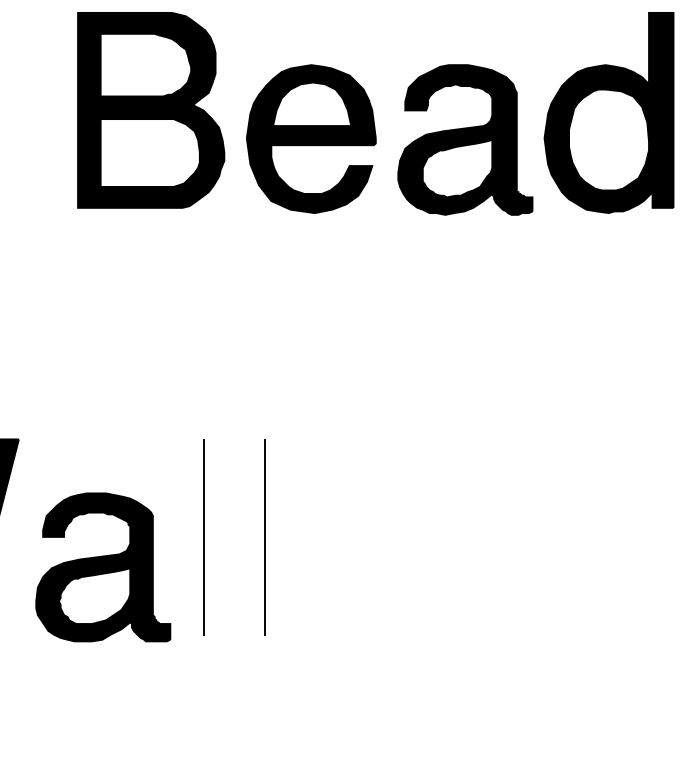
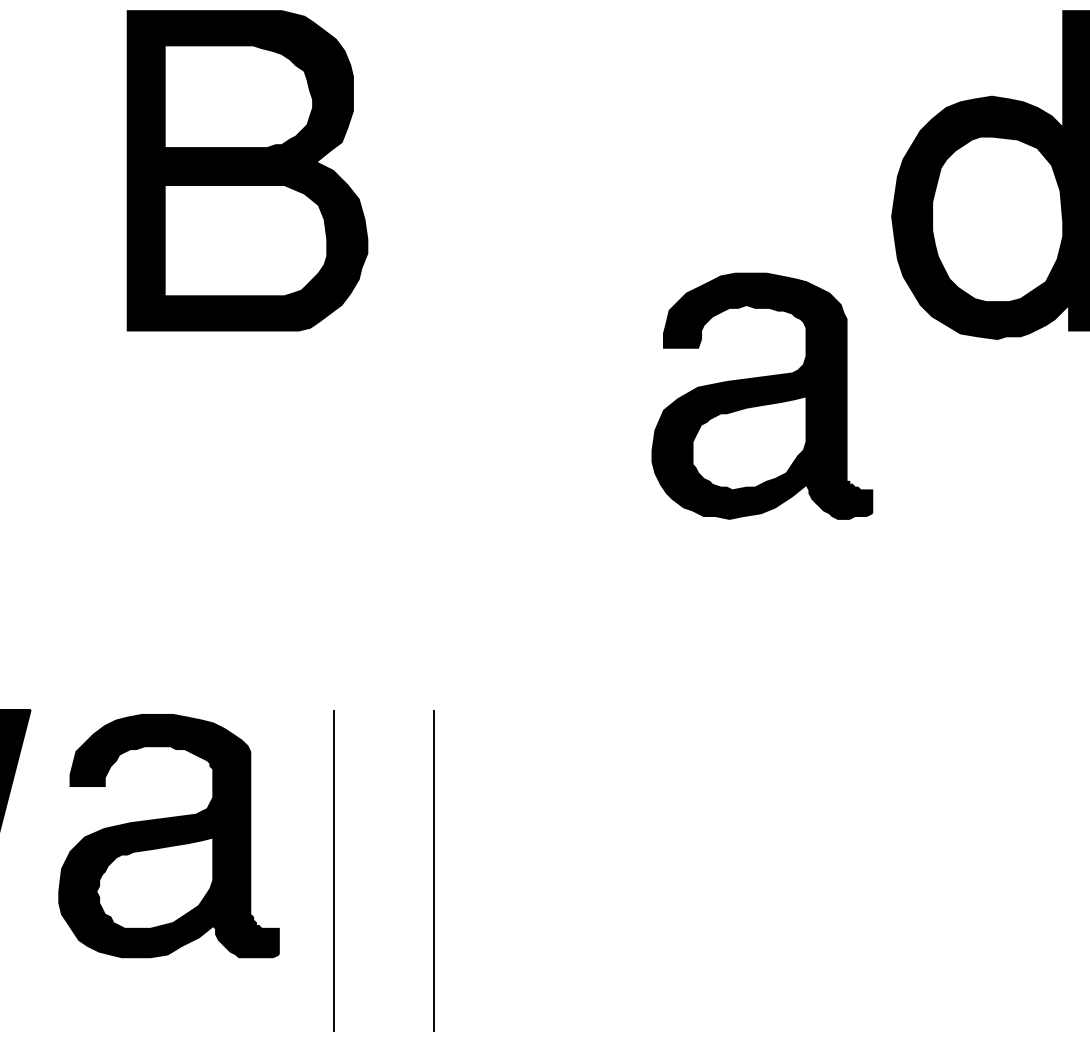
part: (311, 138) -> (510, 216), removed
part: (465, 139) -> (762, 395), moved
part: (103, 567) -> (169, 836), moved

